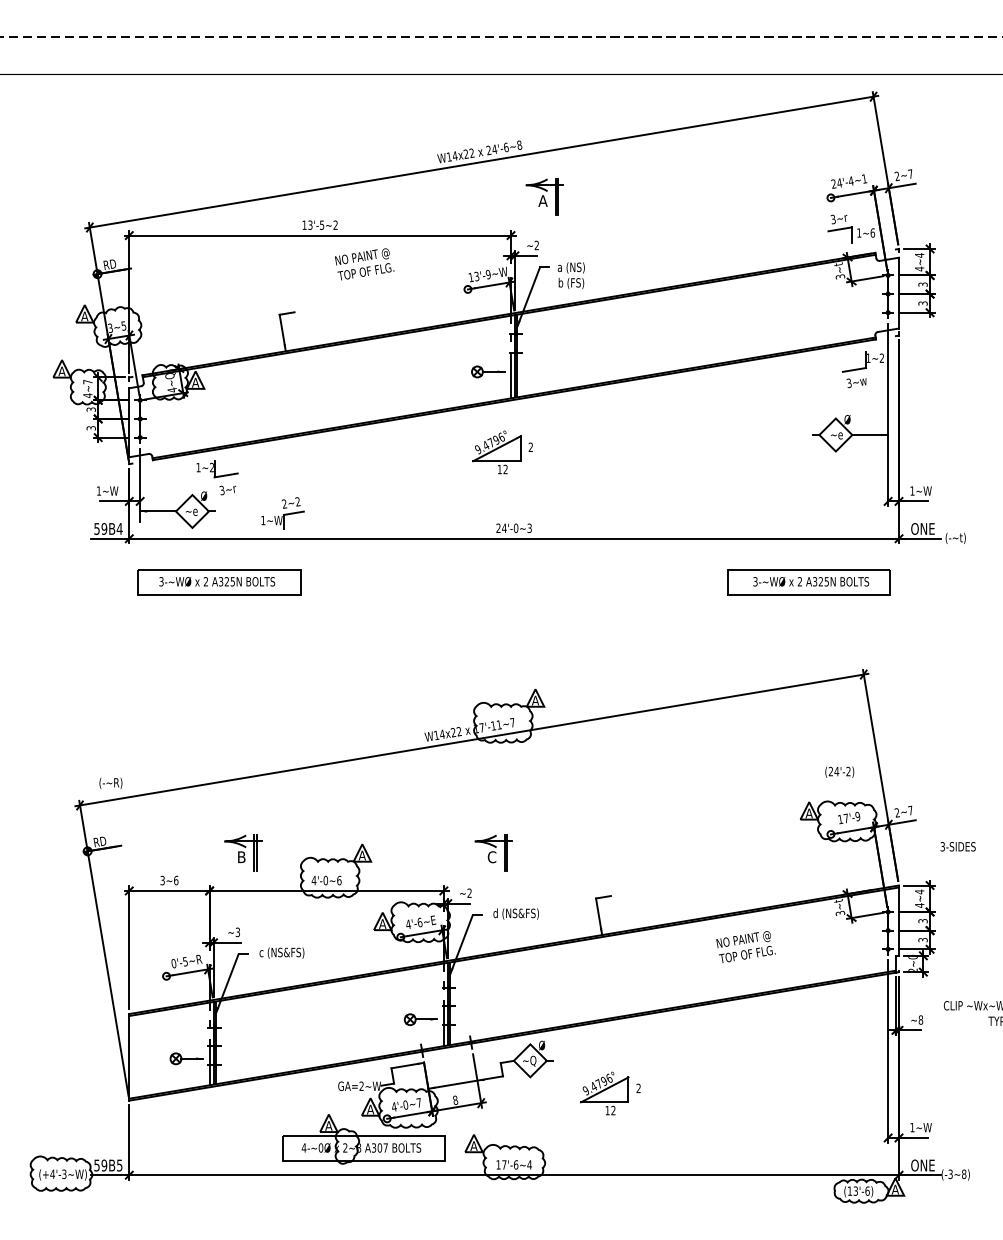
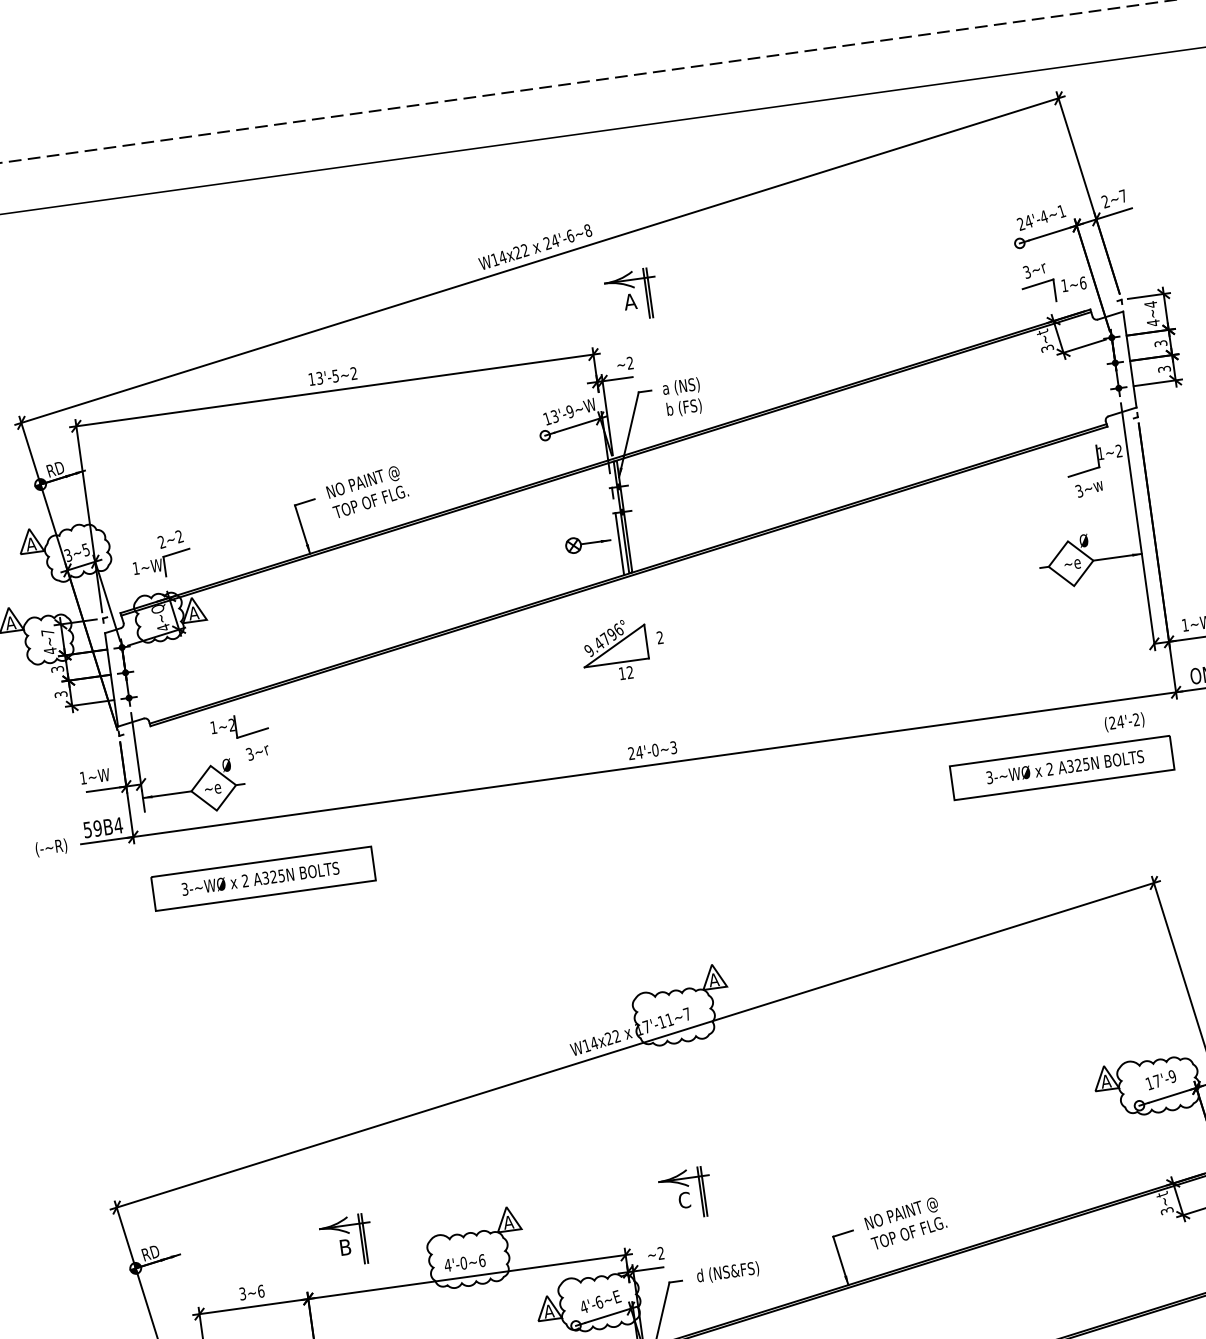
text: (364, 264) -> (367, 492), moved
part: (282, 513) -> (160, 555), moved
text: (839, 771) -> (1124, 721), moved
text: (110, 782) -> (50, 846), moved
text: (745, 946) -> (905, 1222), moved

